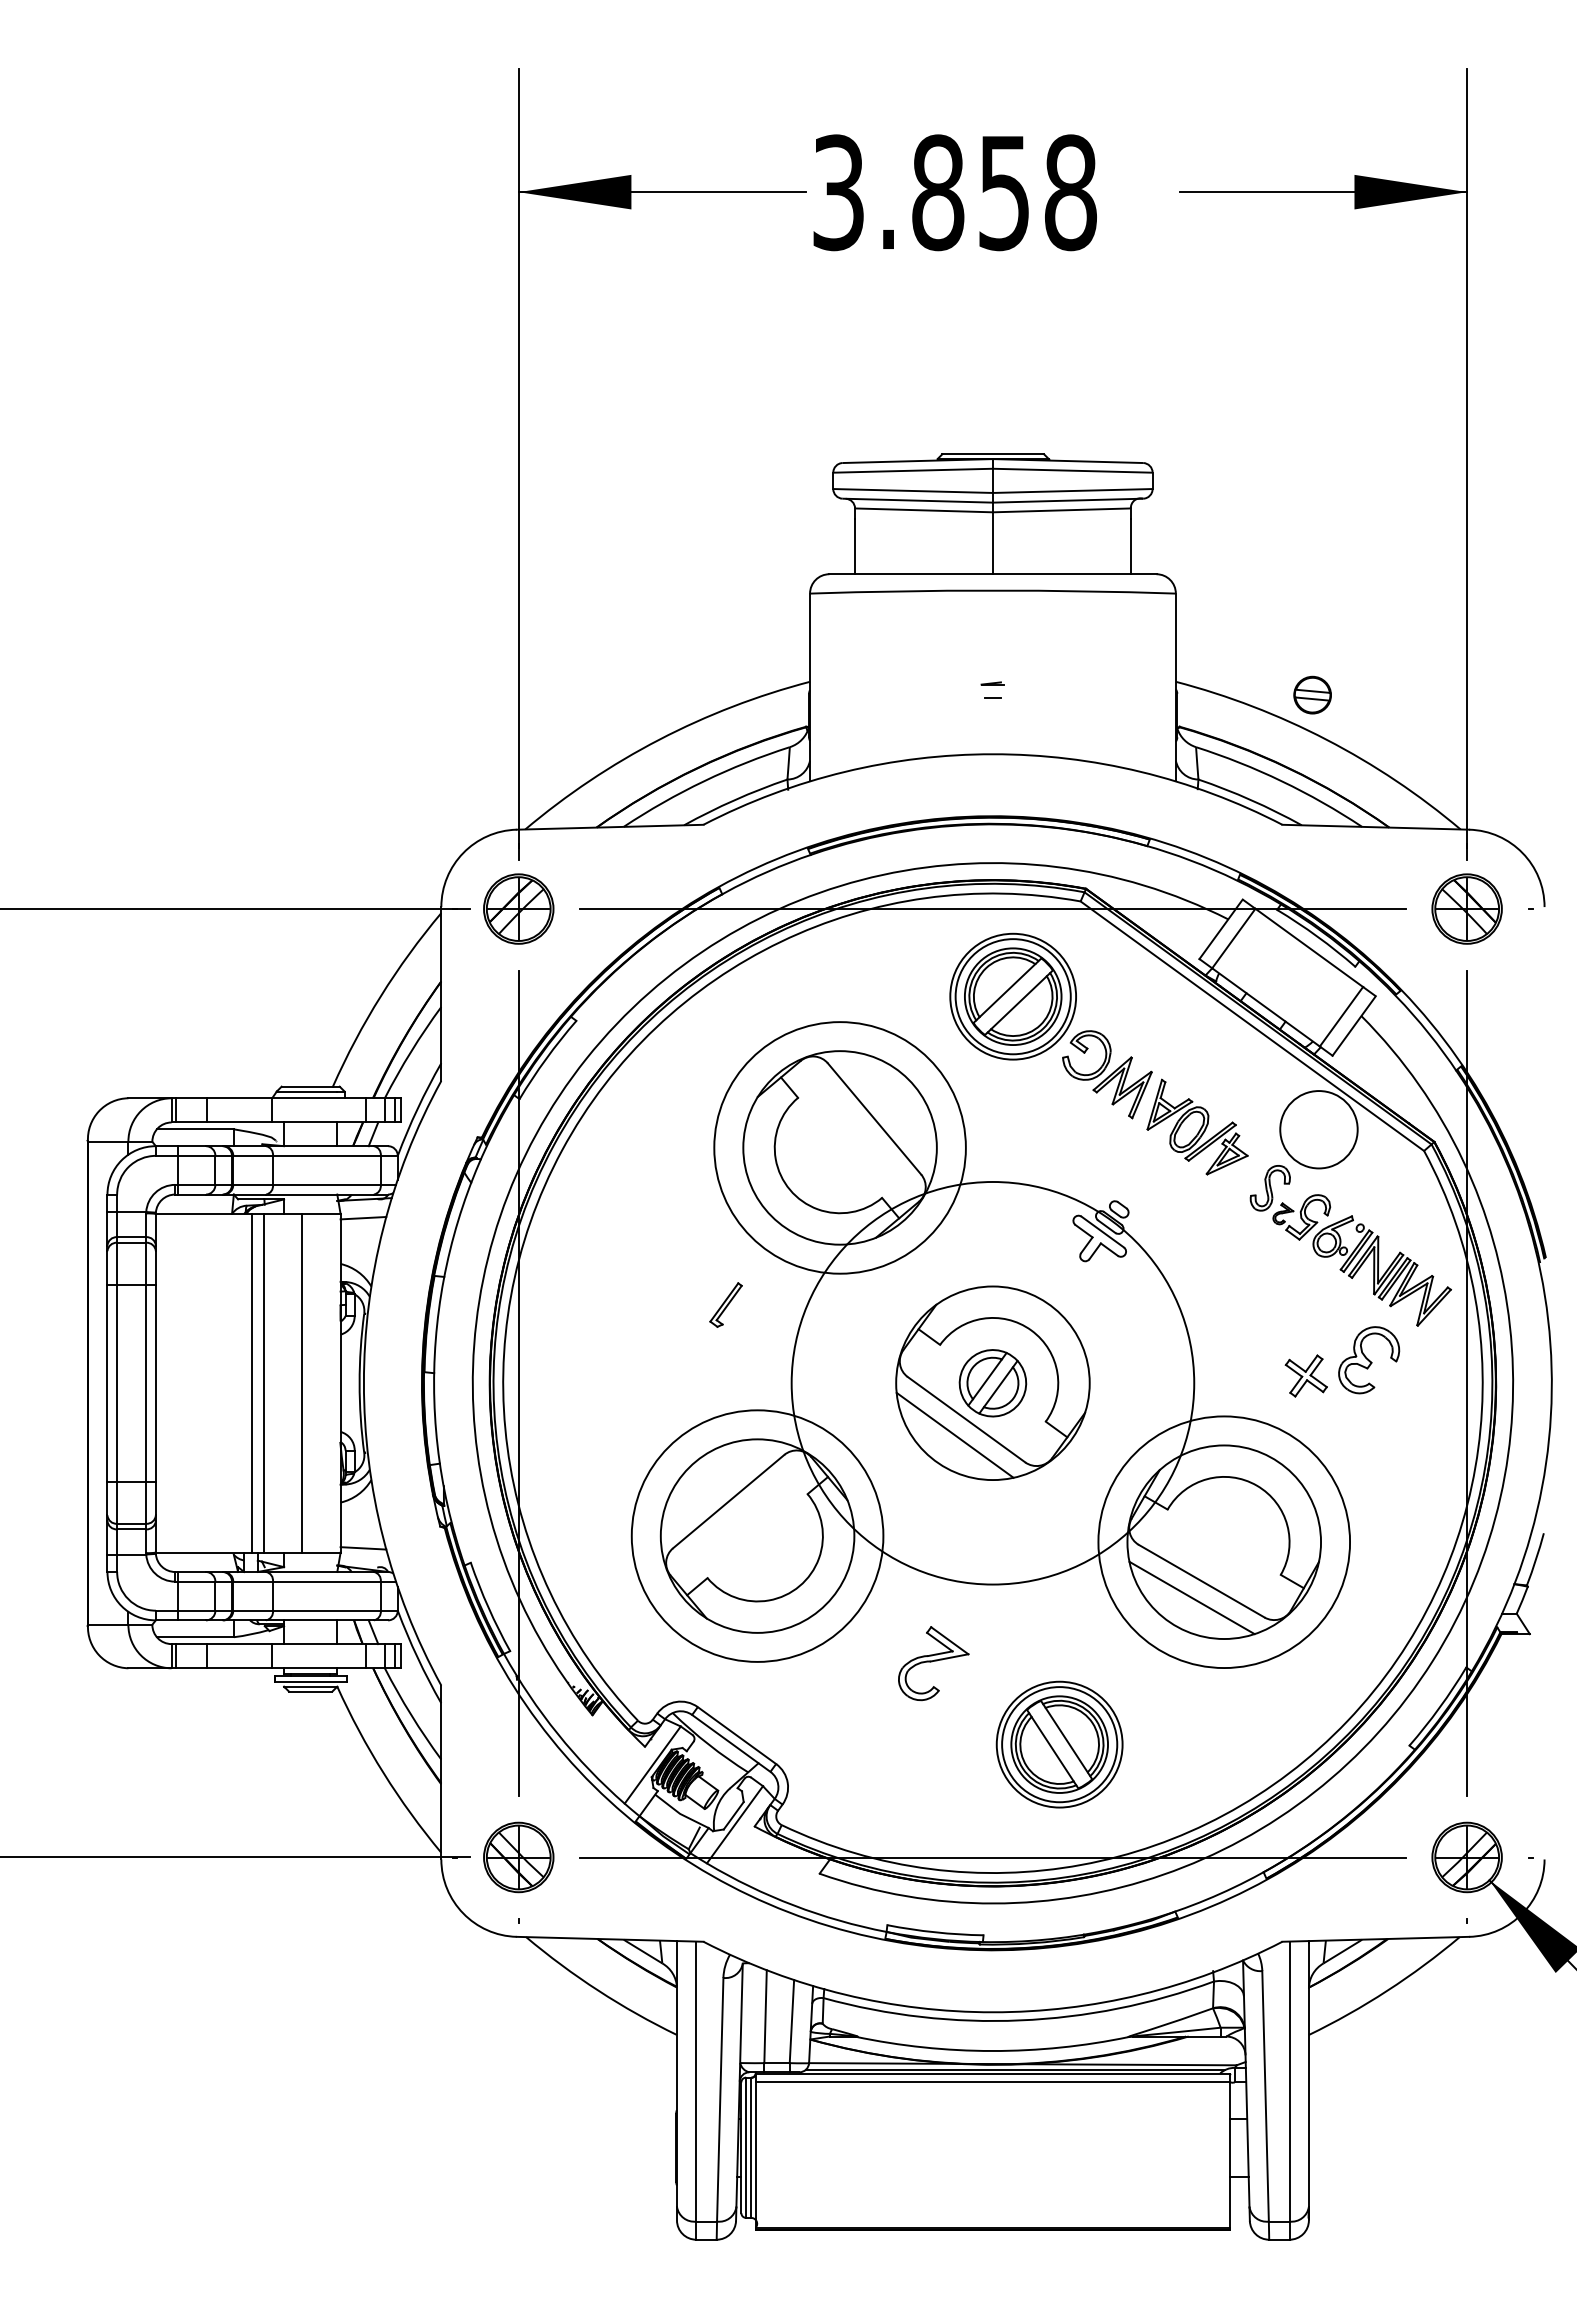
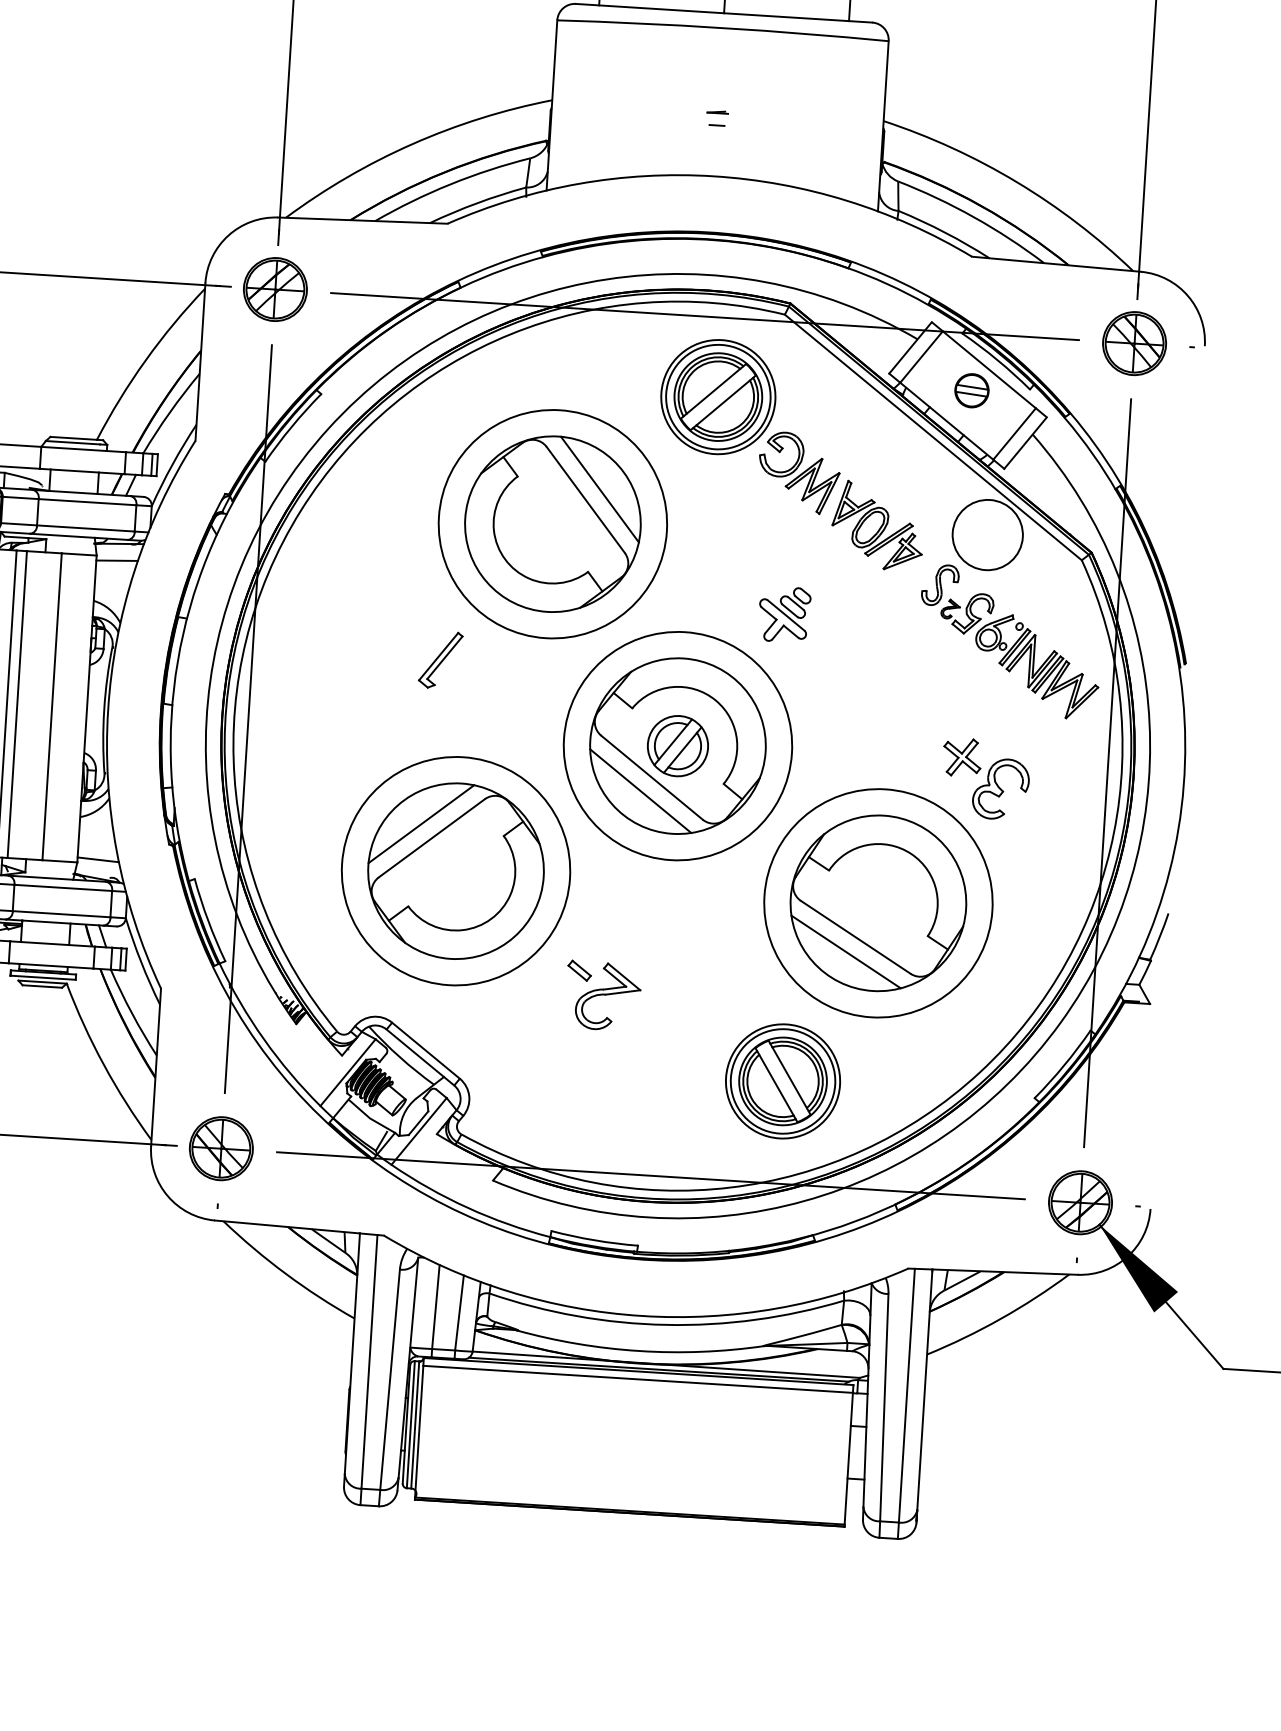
part: (1312, 694) -> (971, 390), moved
line: (888, 1106) -> (599, 489), added
part: (725, 1304) -> (440, 659), size x1.43
part: (1369, 1360) -> (1001, 789), moved
circle: (992, 1383) -> (677, 746), size x0.62
line: (715, 1486) -> (420, 823), added
part: (900, 1636) -> (579, 970), added
part: (1059, 1744) -> (782, 1081), moved

